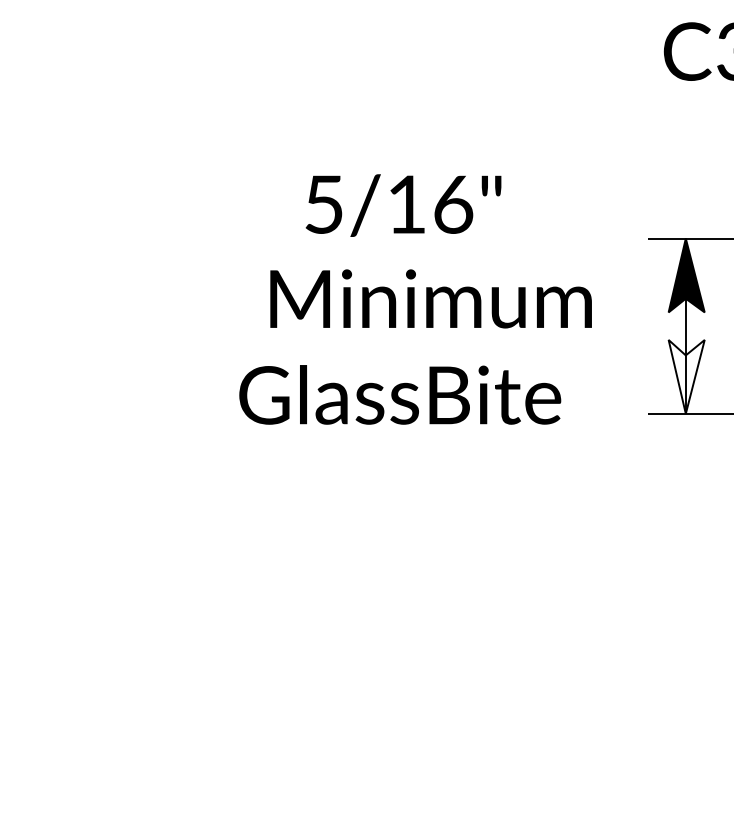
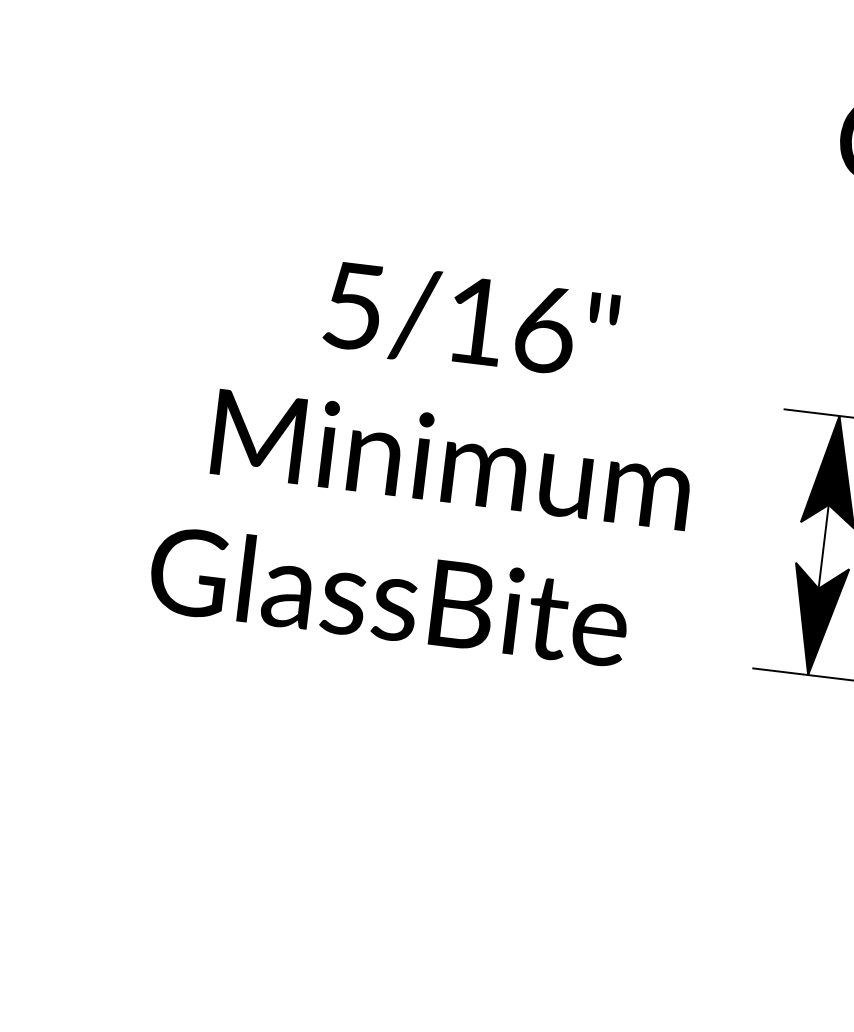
text: (403, 205) -> (471, 321), moved
fill: (686, 376) -> (815, 619), added

